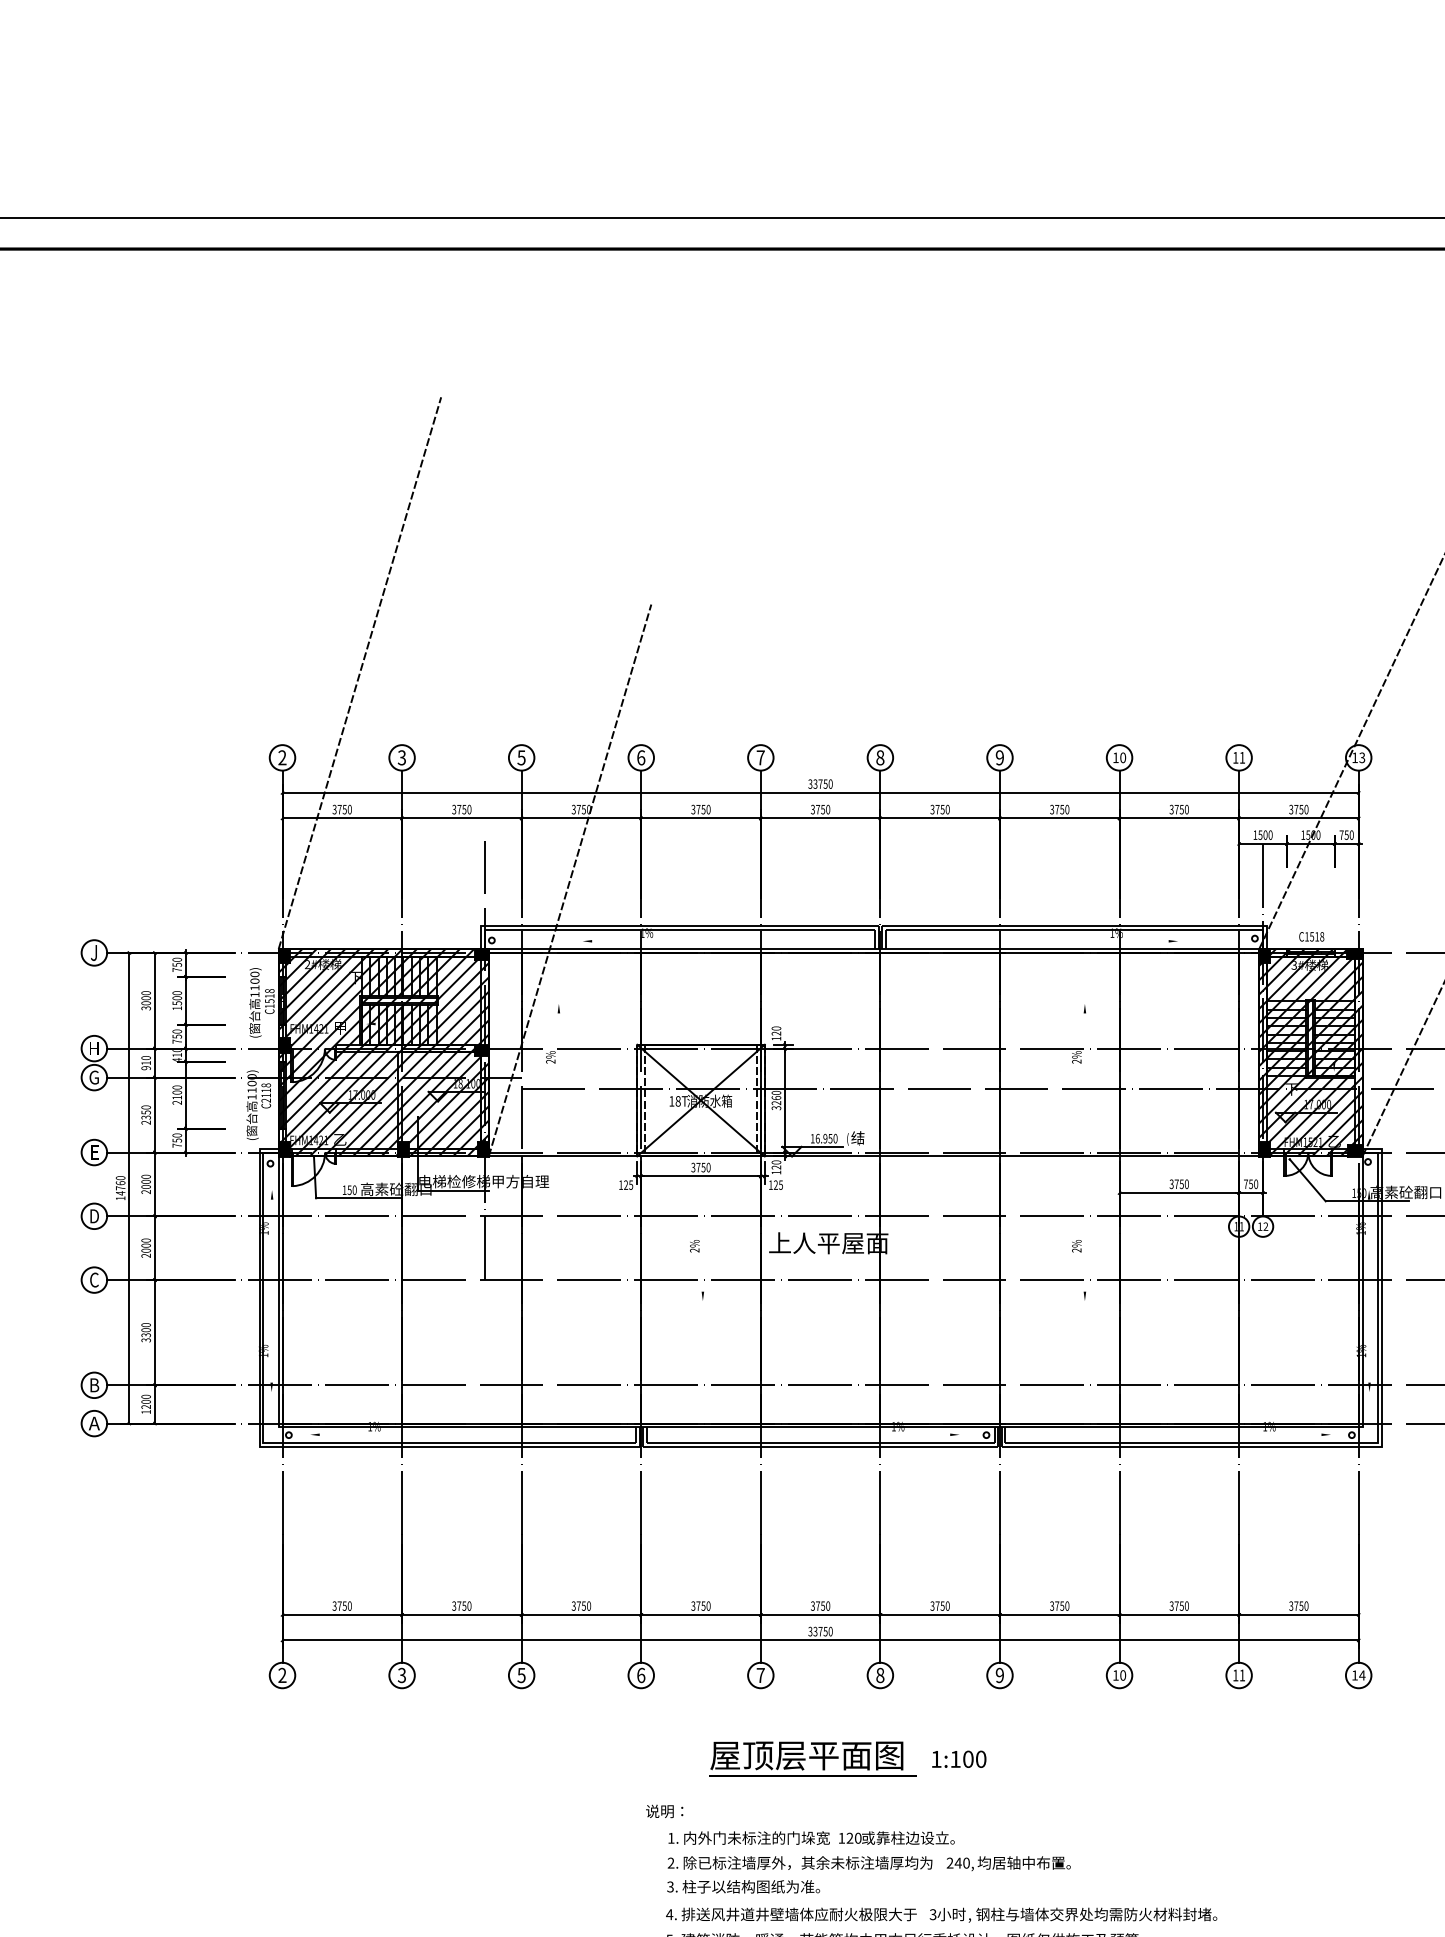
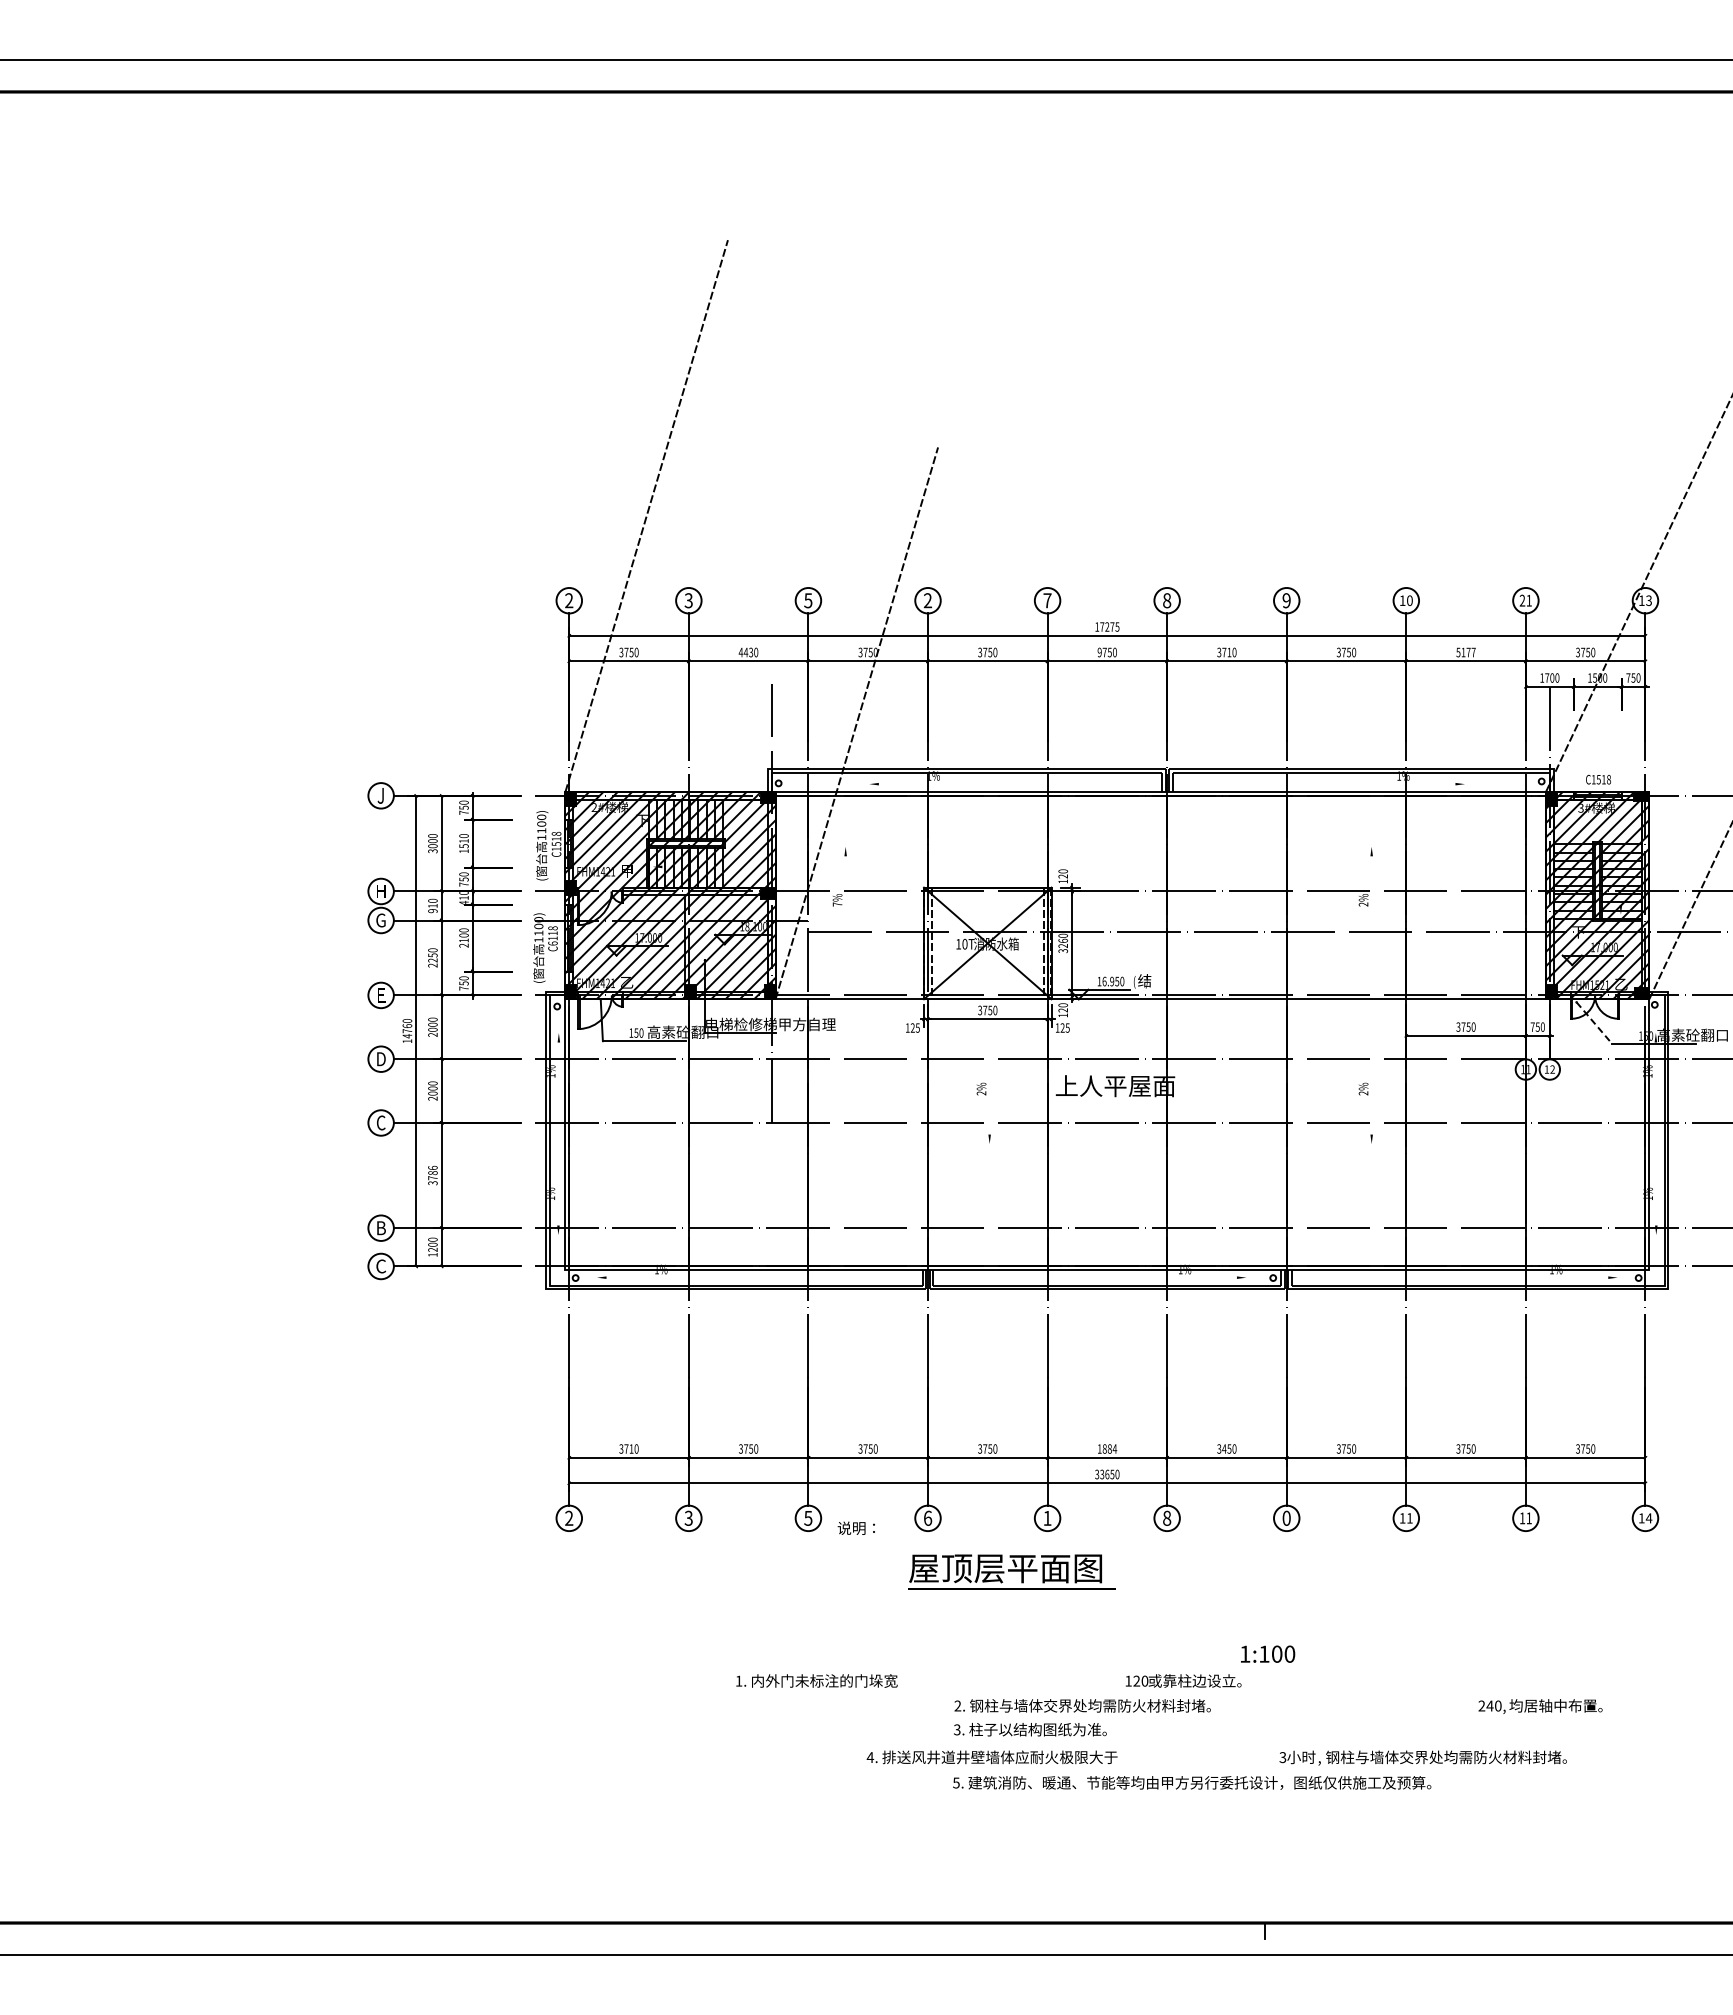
text: (640, 757) -> (927, 600), 6 -> 2
text: (1235, 757) -> (1522, 600), 11 -> 21
text: (820, 783) -> (1107, 626), 33750 -> 17275
text: (458, 809) -> (745, 652), 3750 -> 4430
text: (812, 809) -> (1099, 652), 3750 -> 9750
text: (942, 809) -> (1229, 652), 3750 -> 3710
text: (1178, 809) -> (1465, 652), 3750 -> 5177
text: (1260, 834) -> (1547, 677), 1500 -> 1700
text: (176, 998) -> (463, 841), 1500 -> 1510
text: (550, 1061) -> (837, 904), 2%%% -> 7%%%
text: (265, 1100) -> (552, 943), C2118 -> C6118
text: (677, 1101) -> (964, 944), 18T -> 10T
text: (146, 1117) -> (433, 960), 2350 -> 2250
line: (1307, 1180) -> (1594, 1023), solid -> dashed
text: (145, 1329) -> (432, 1172), 3300 -> 3786
text: (93, 1423) -> (380, 1266), A -> C
text: (344, 1605) -> (631, 1448), 3750 -> 3710
text: (820, 1605) -> (1107, 1448), 3750 -> 1884
text: (937, 1605) -> (1224, 1448), 3750 -> 3450
text: (820, 1631) -> (1107, 1474), 33750 -> 33650
text: (999, 1674) -> (1286, 1517), 9 -> 0
text: (760, 1675) -> (1047, 1518), 7 -> 1
text: (1122, 1675) -> (1409, 1518), 10 -> 11
text: (812, 1758) -> (1011, 1571), moved
text: (959, 1758) -> (1268, 1653), moved
text: (663, 1810) -> (855, 1527), moved
text: (748, 1837) -> (816, 1680), moved
text: (807, 1862) -> (1094, 1705), 除已标注墙厚外，其余未标注墙厚均为 -> 钢柱与墙体交界处均需防火材料封堵。
text: (1008, 1863) -> (1540, 1706), moved
text: (790, 1914) -> (991, 1757), moved
text: (1072, 1914) -> (1422, 1757), moved

